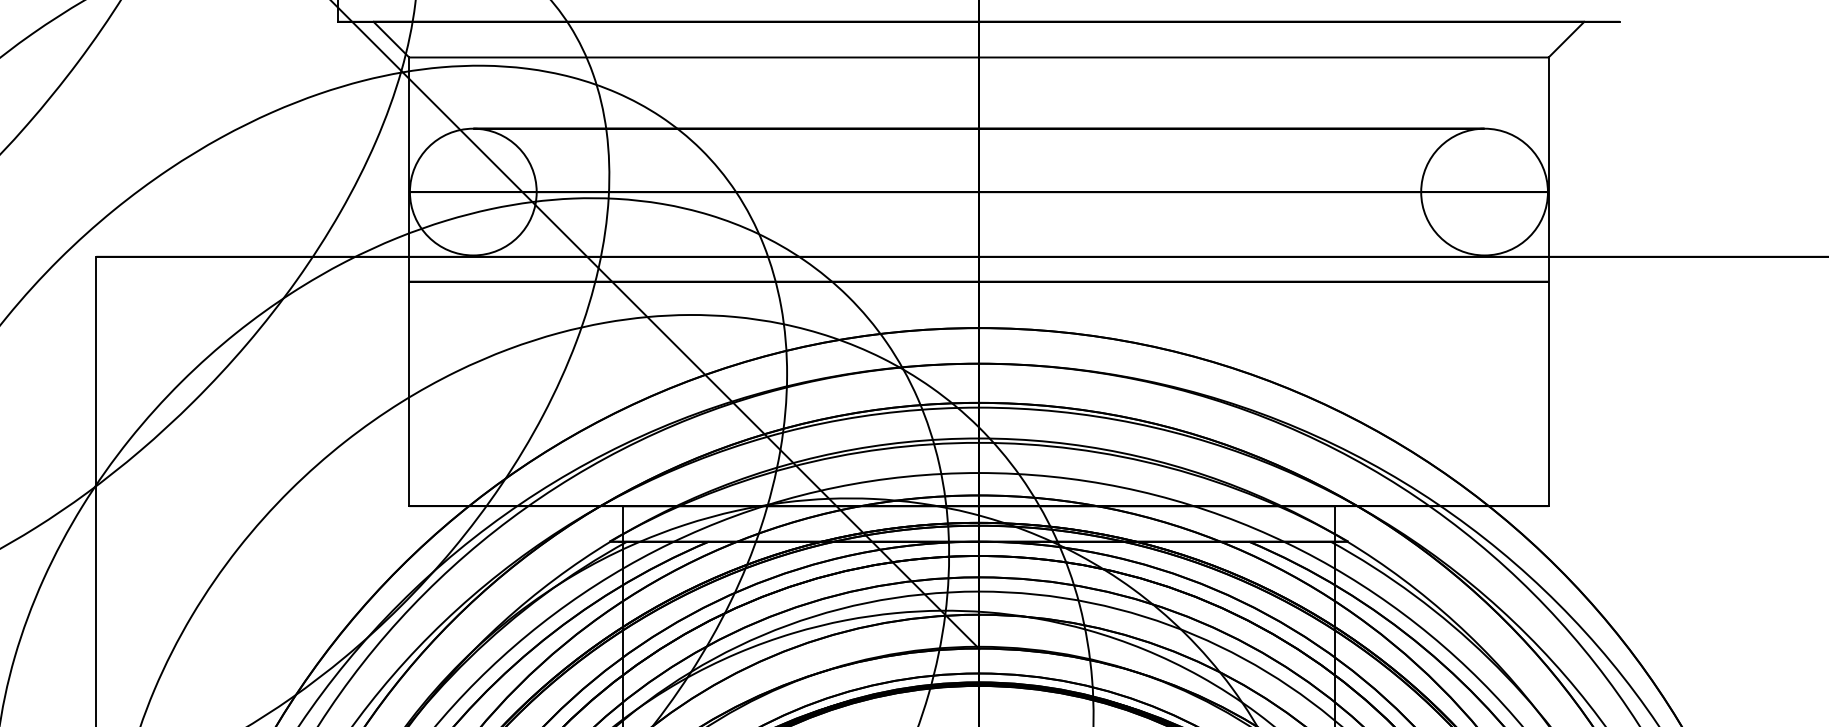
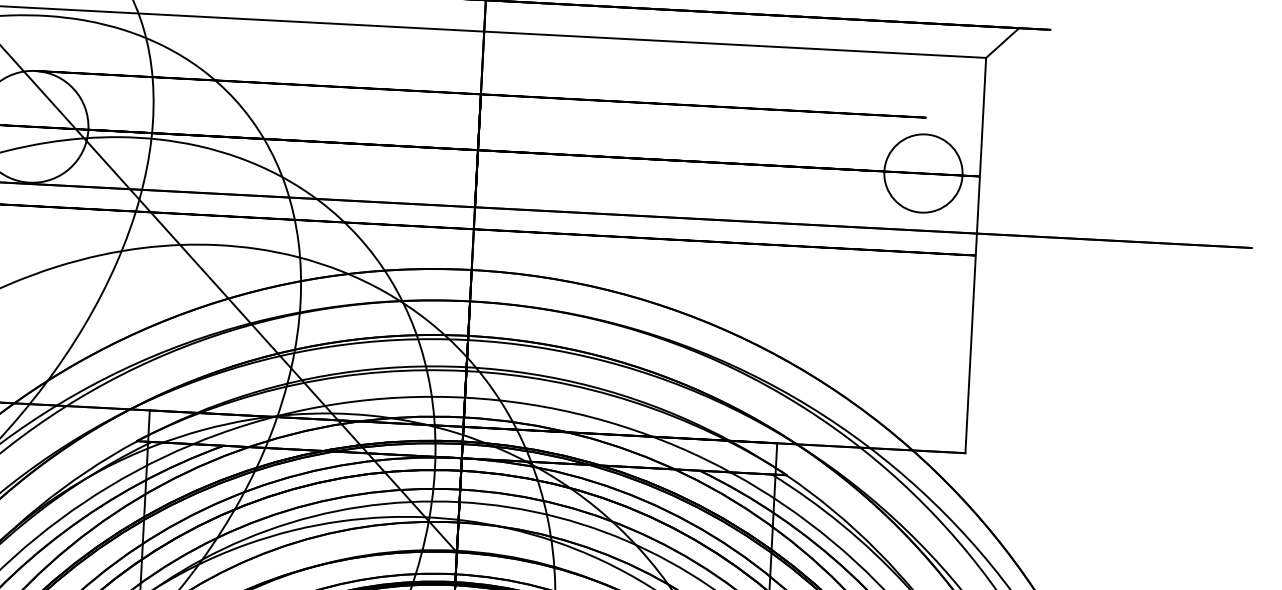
circle: (1484, 191) -> (923, 173), size x0.7

